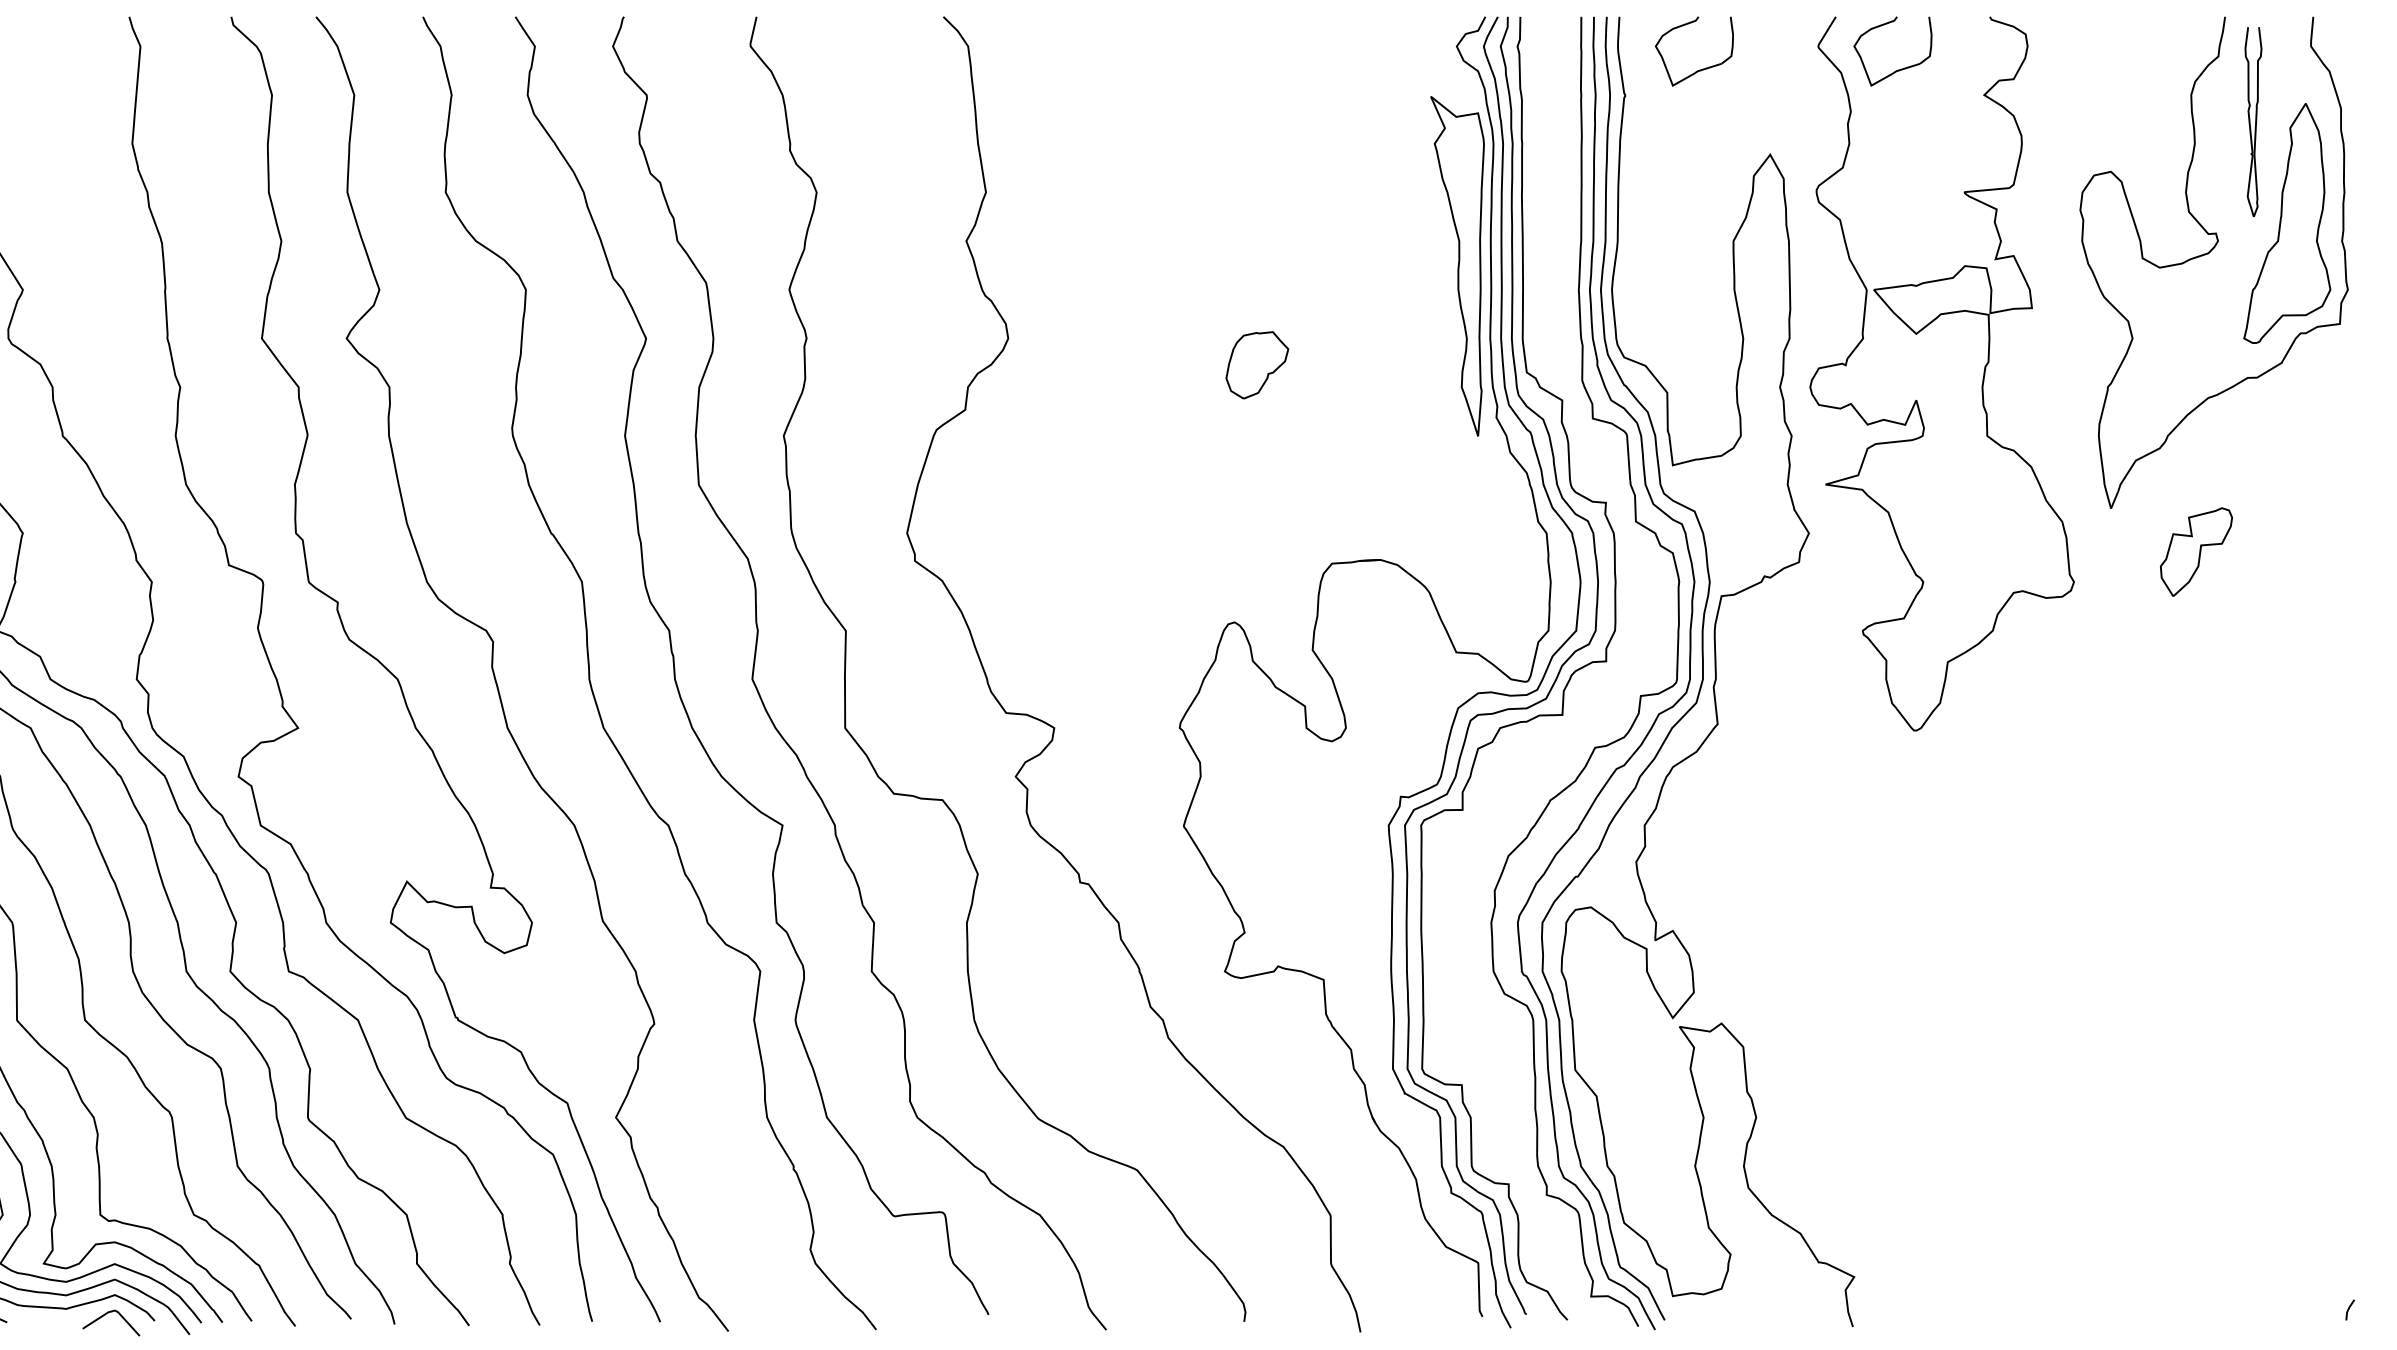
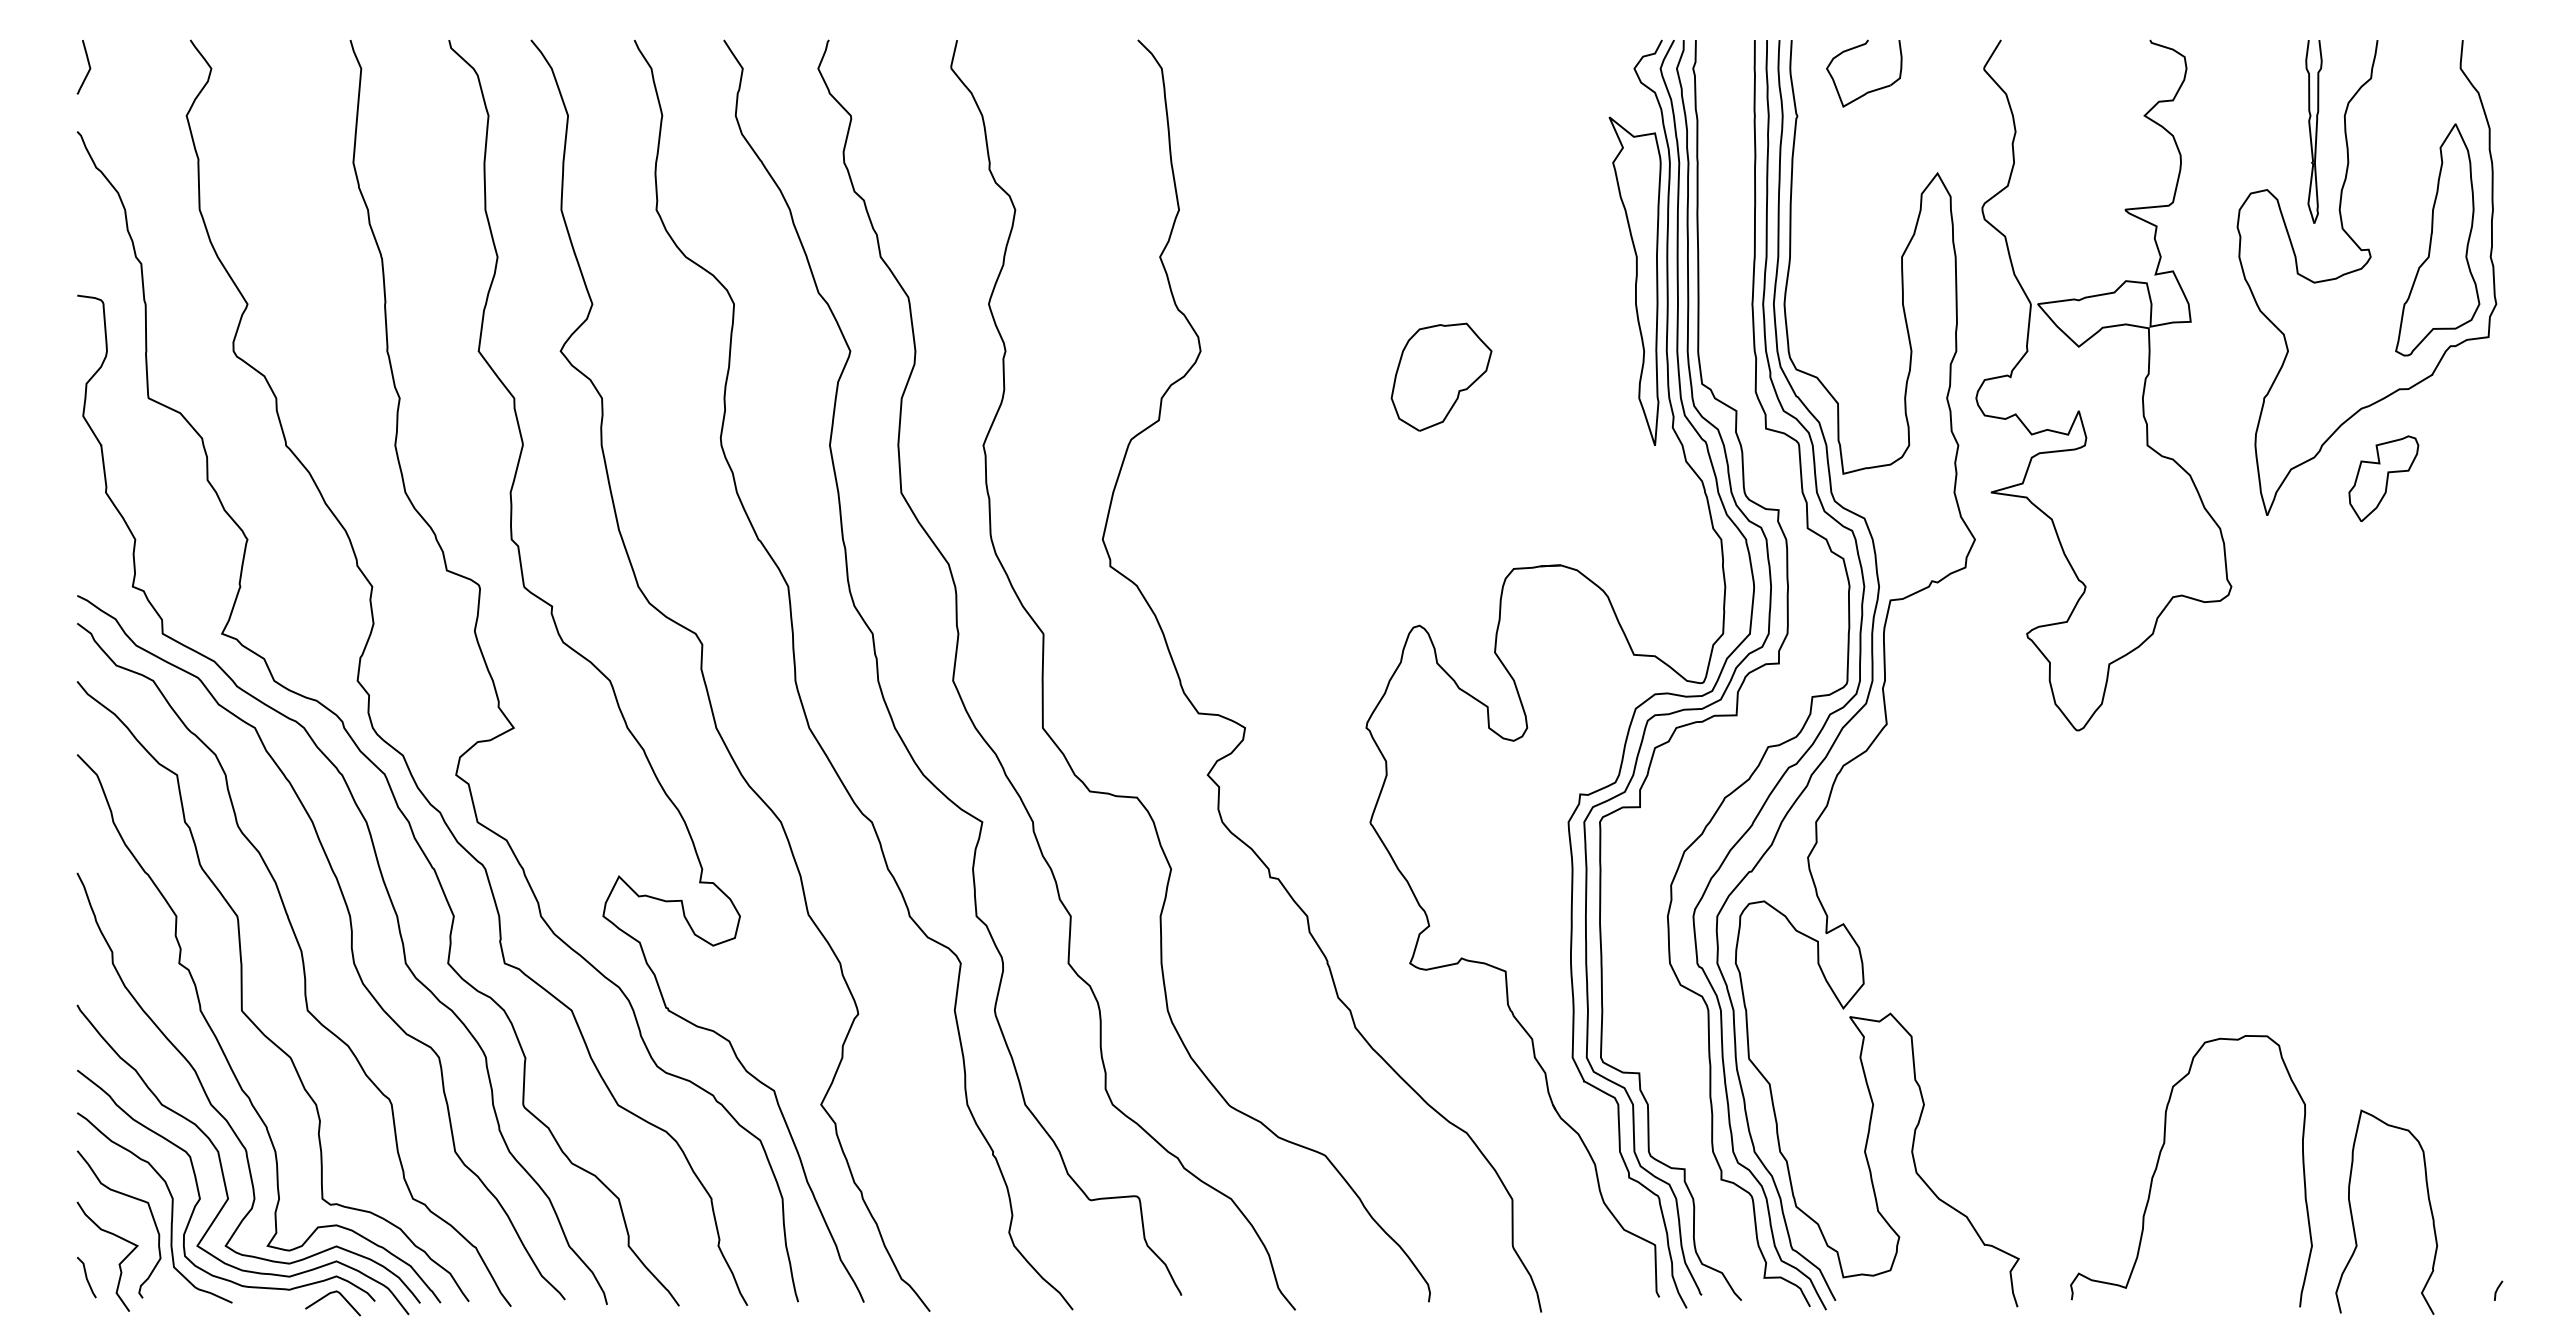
part: (1899, 68) -> (2062, 90), removed
part: (2252, 121) -> (2313, 131), moved
part: (1257, 364) -> (1441, 376), size x1.67
part: (2196, 551) -> (2383, 478), moved
curve: (1998, 1179) -> (2158, 1164), added
curve: (2200, 1236) -> (2353, 1219), added

